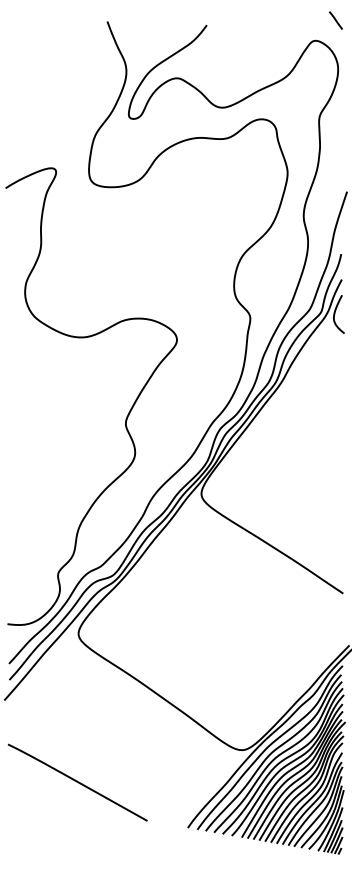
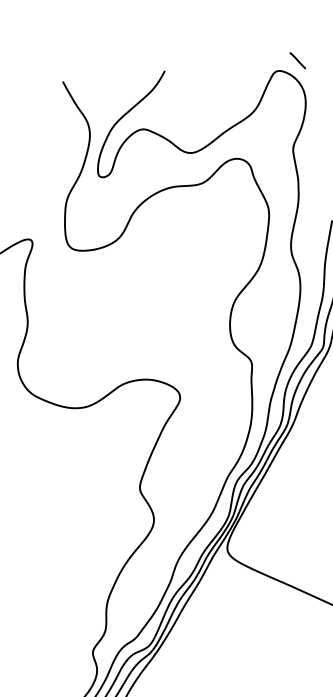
line: (335, 20) -> (297, 60), moved

